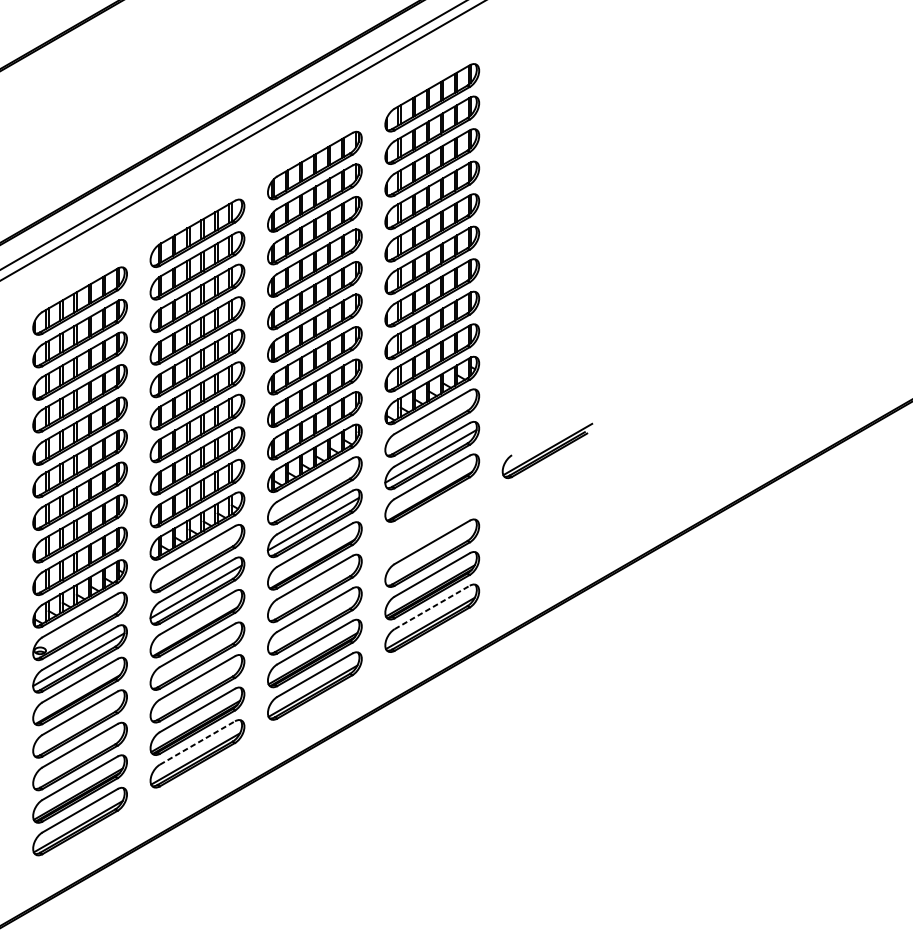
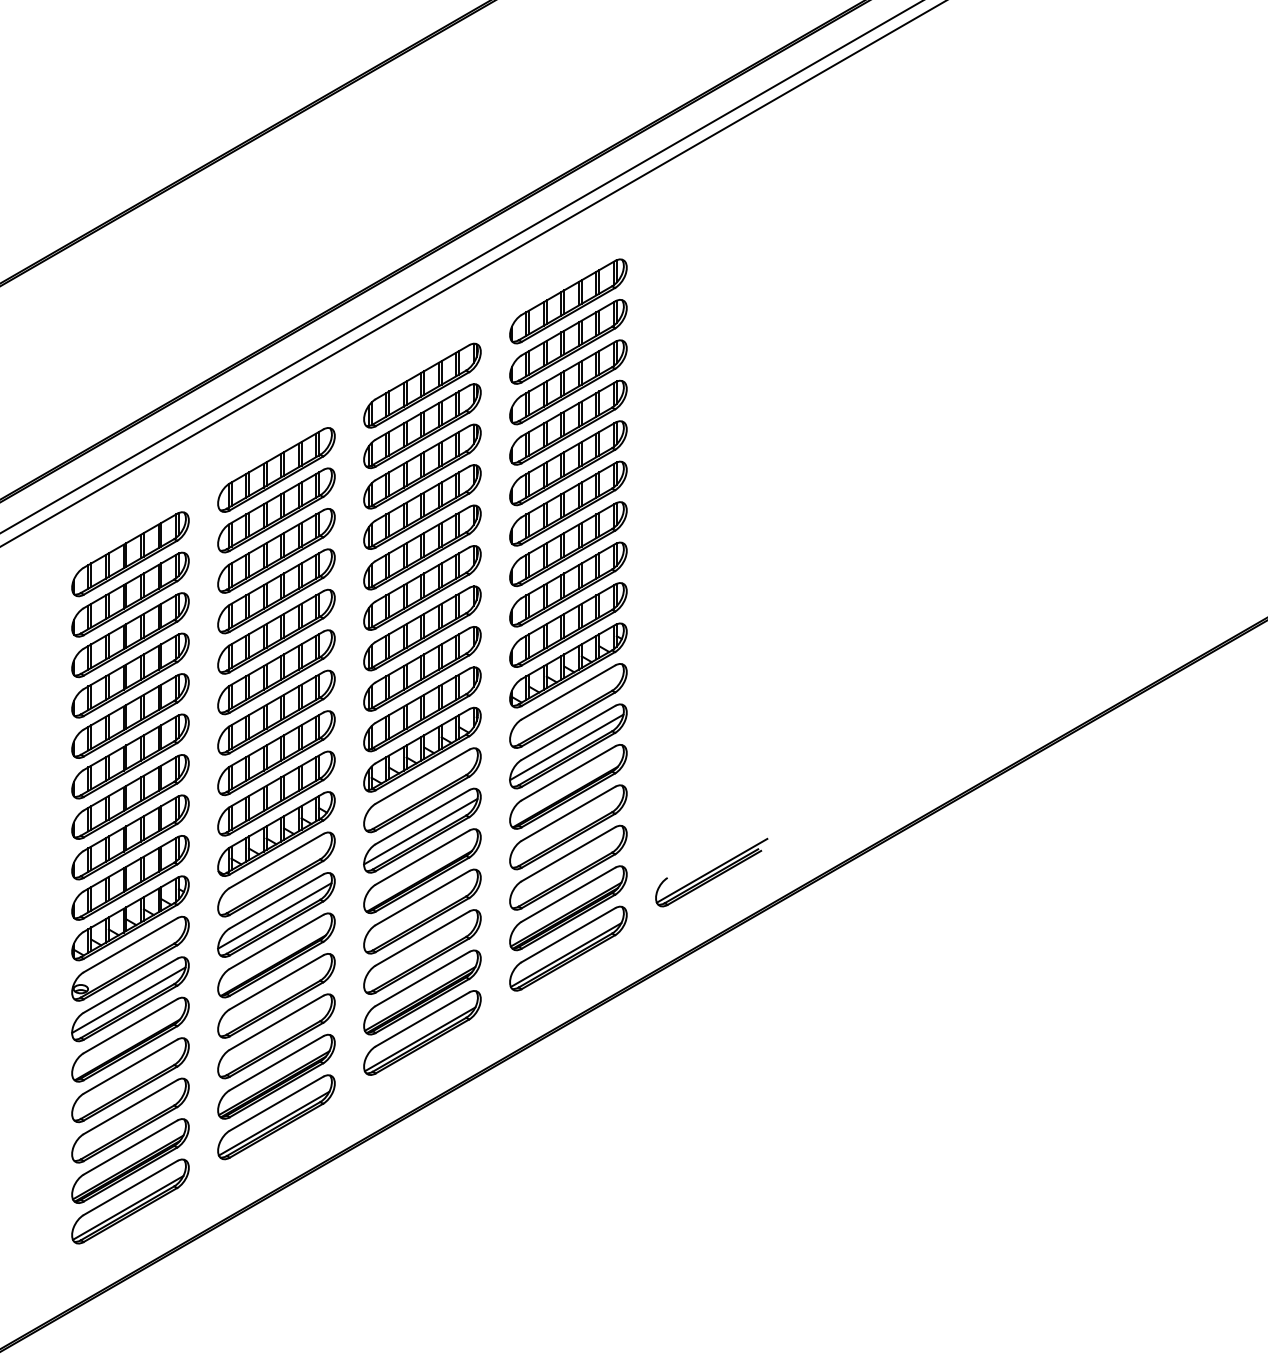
part: (547, 450) -> (711, 872), moved
part: (432, 520) -> (568, 827), added
line: (432, 607) -> (568, 935), dashed -> solid
line: (197, 742) -> (276, 1103), dashed -> solid

